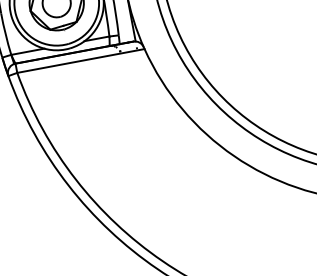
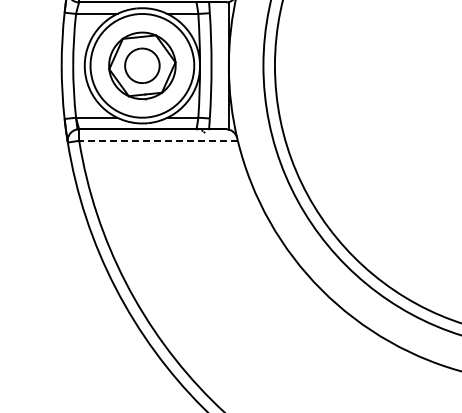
line: (80, 60) -> (158, 140), solid -> dashed

